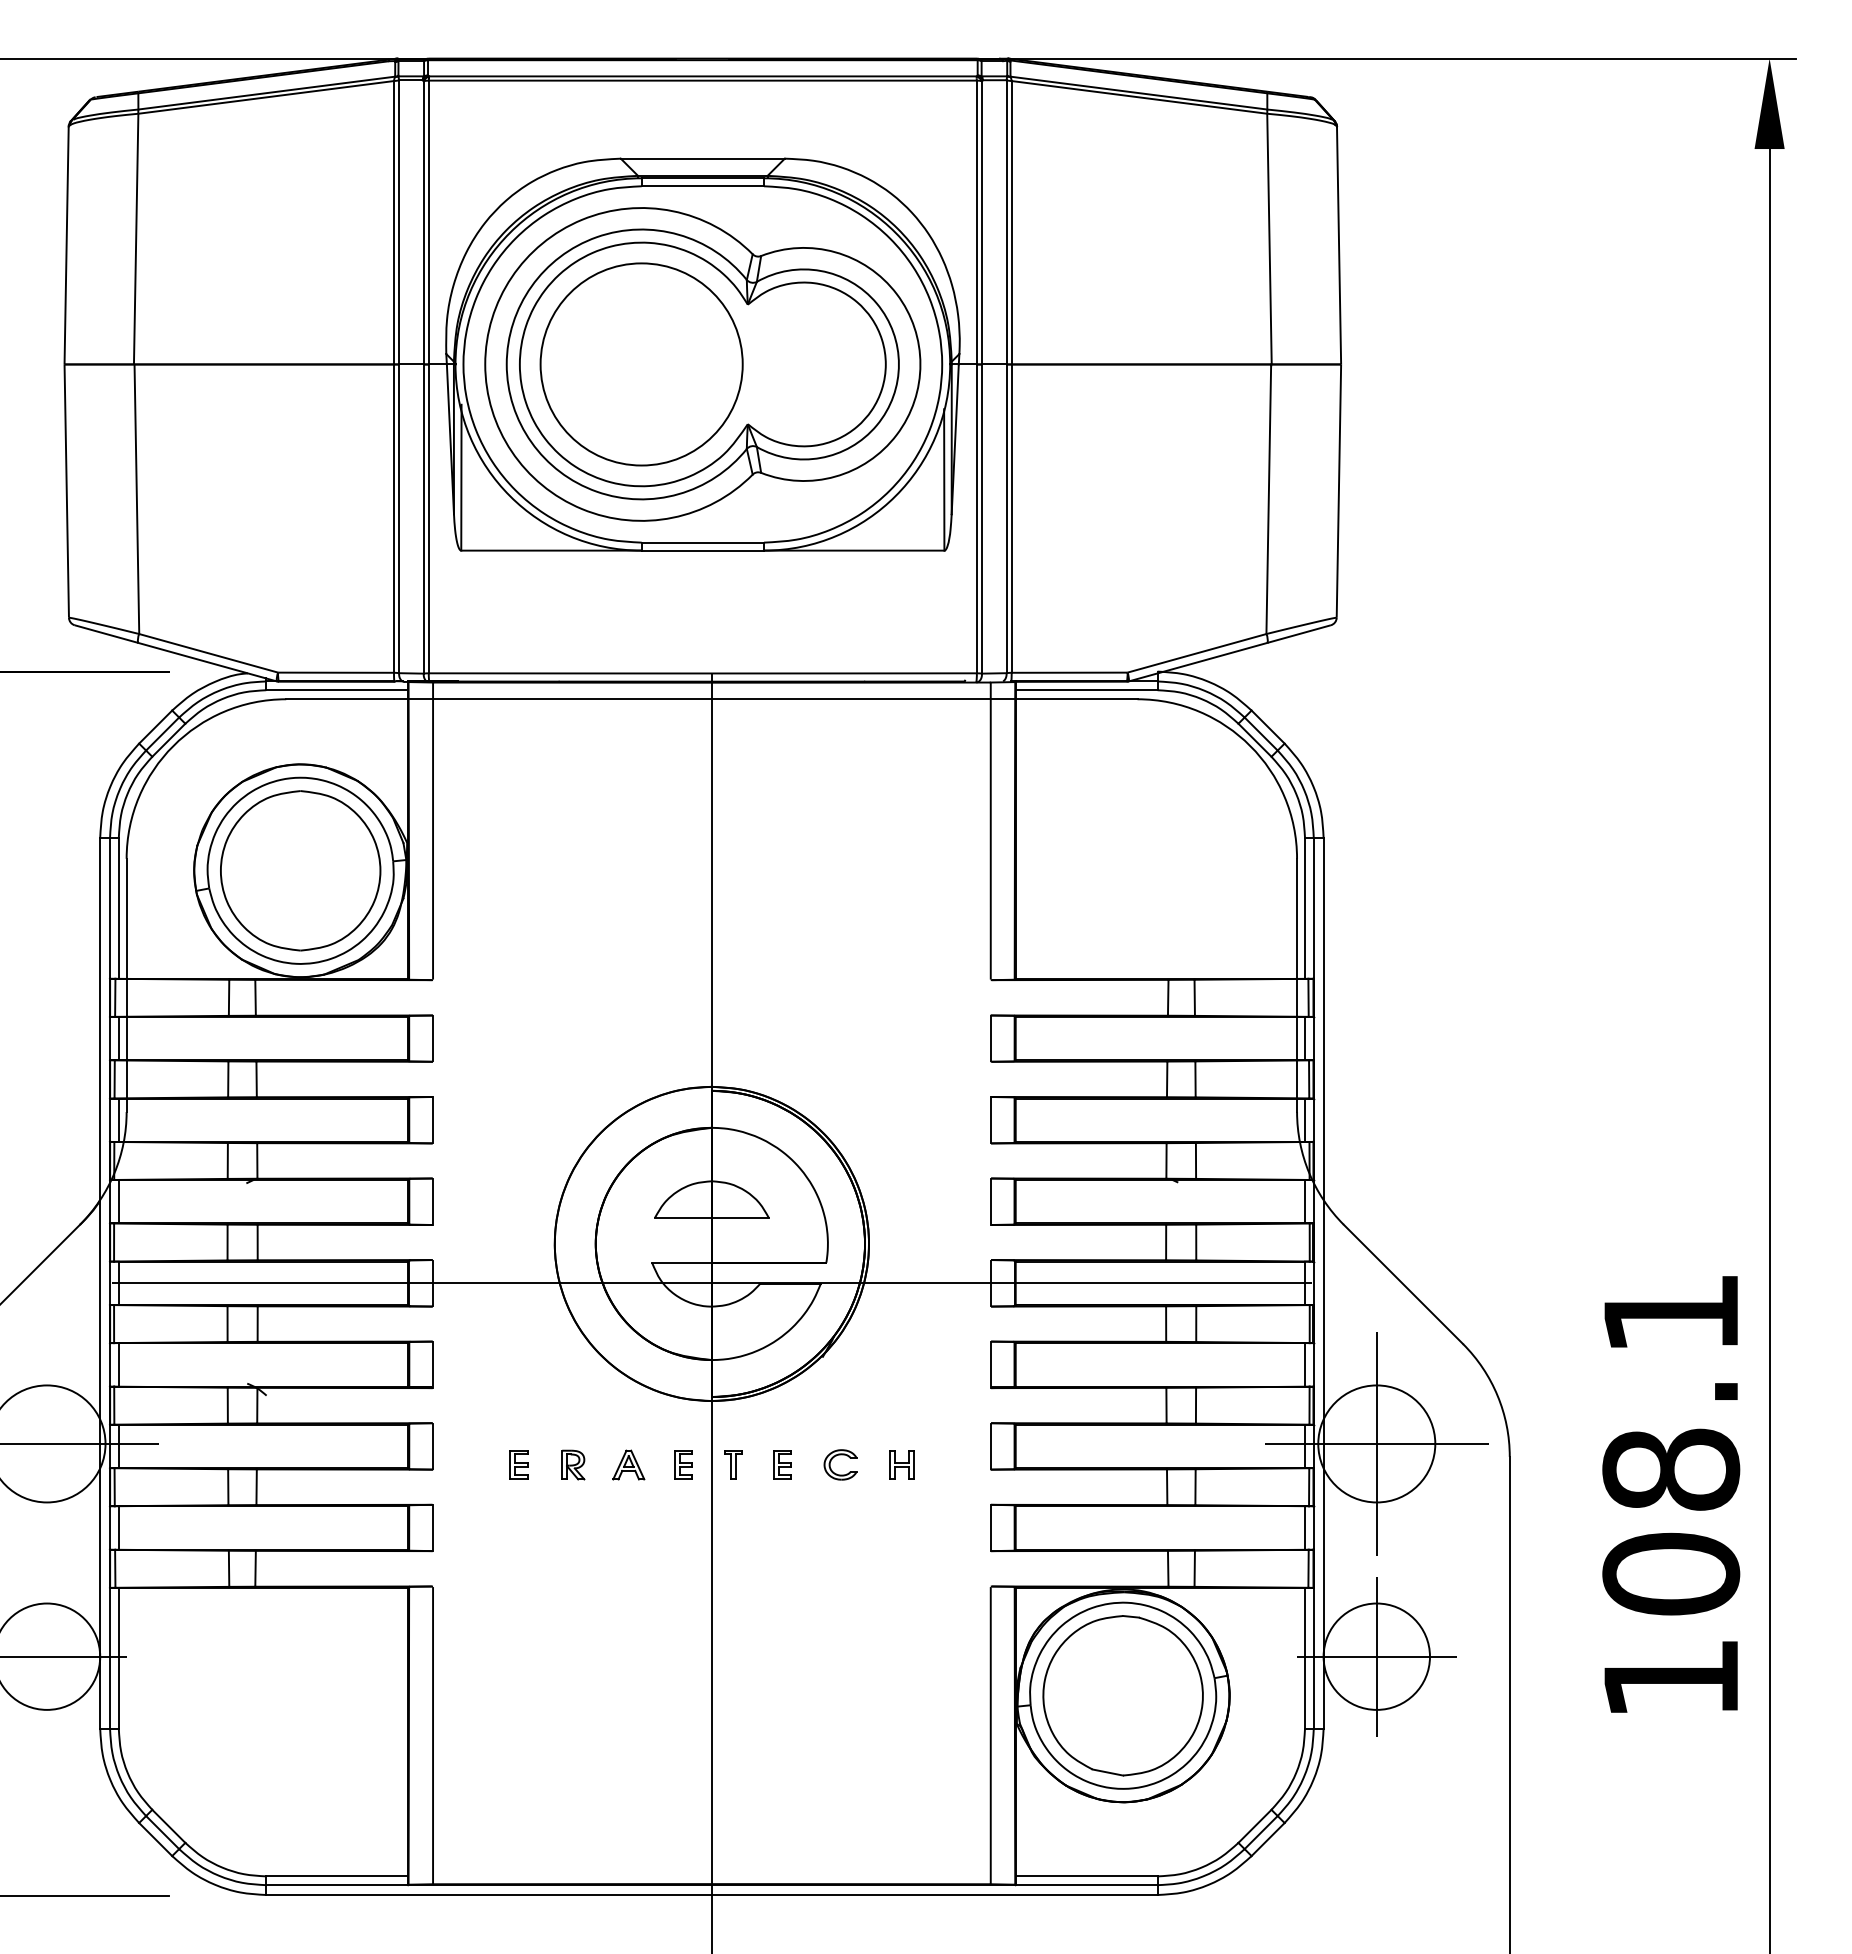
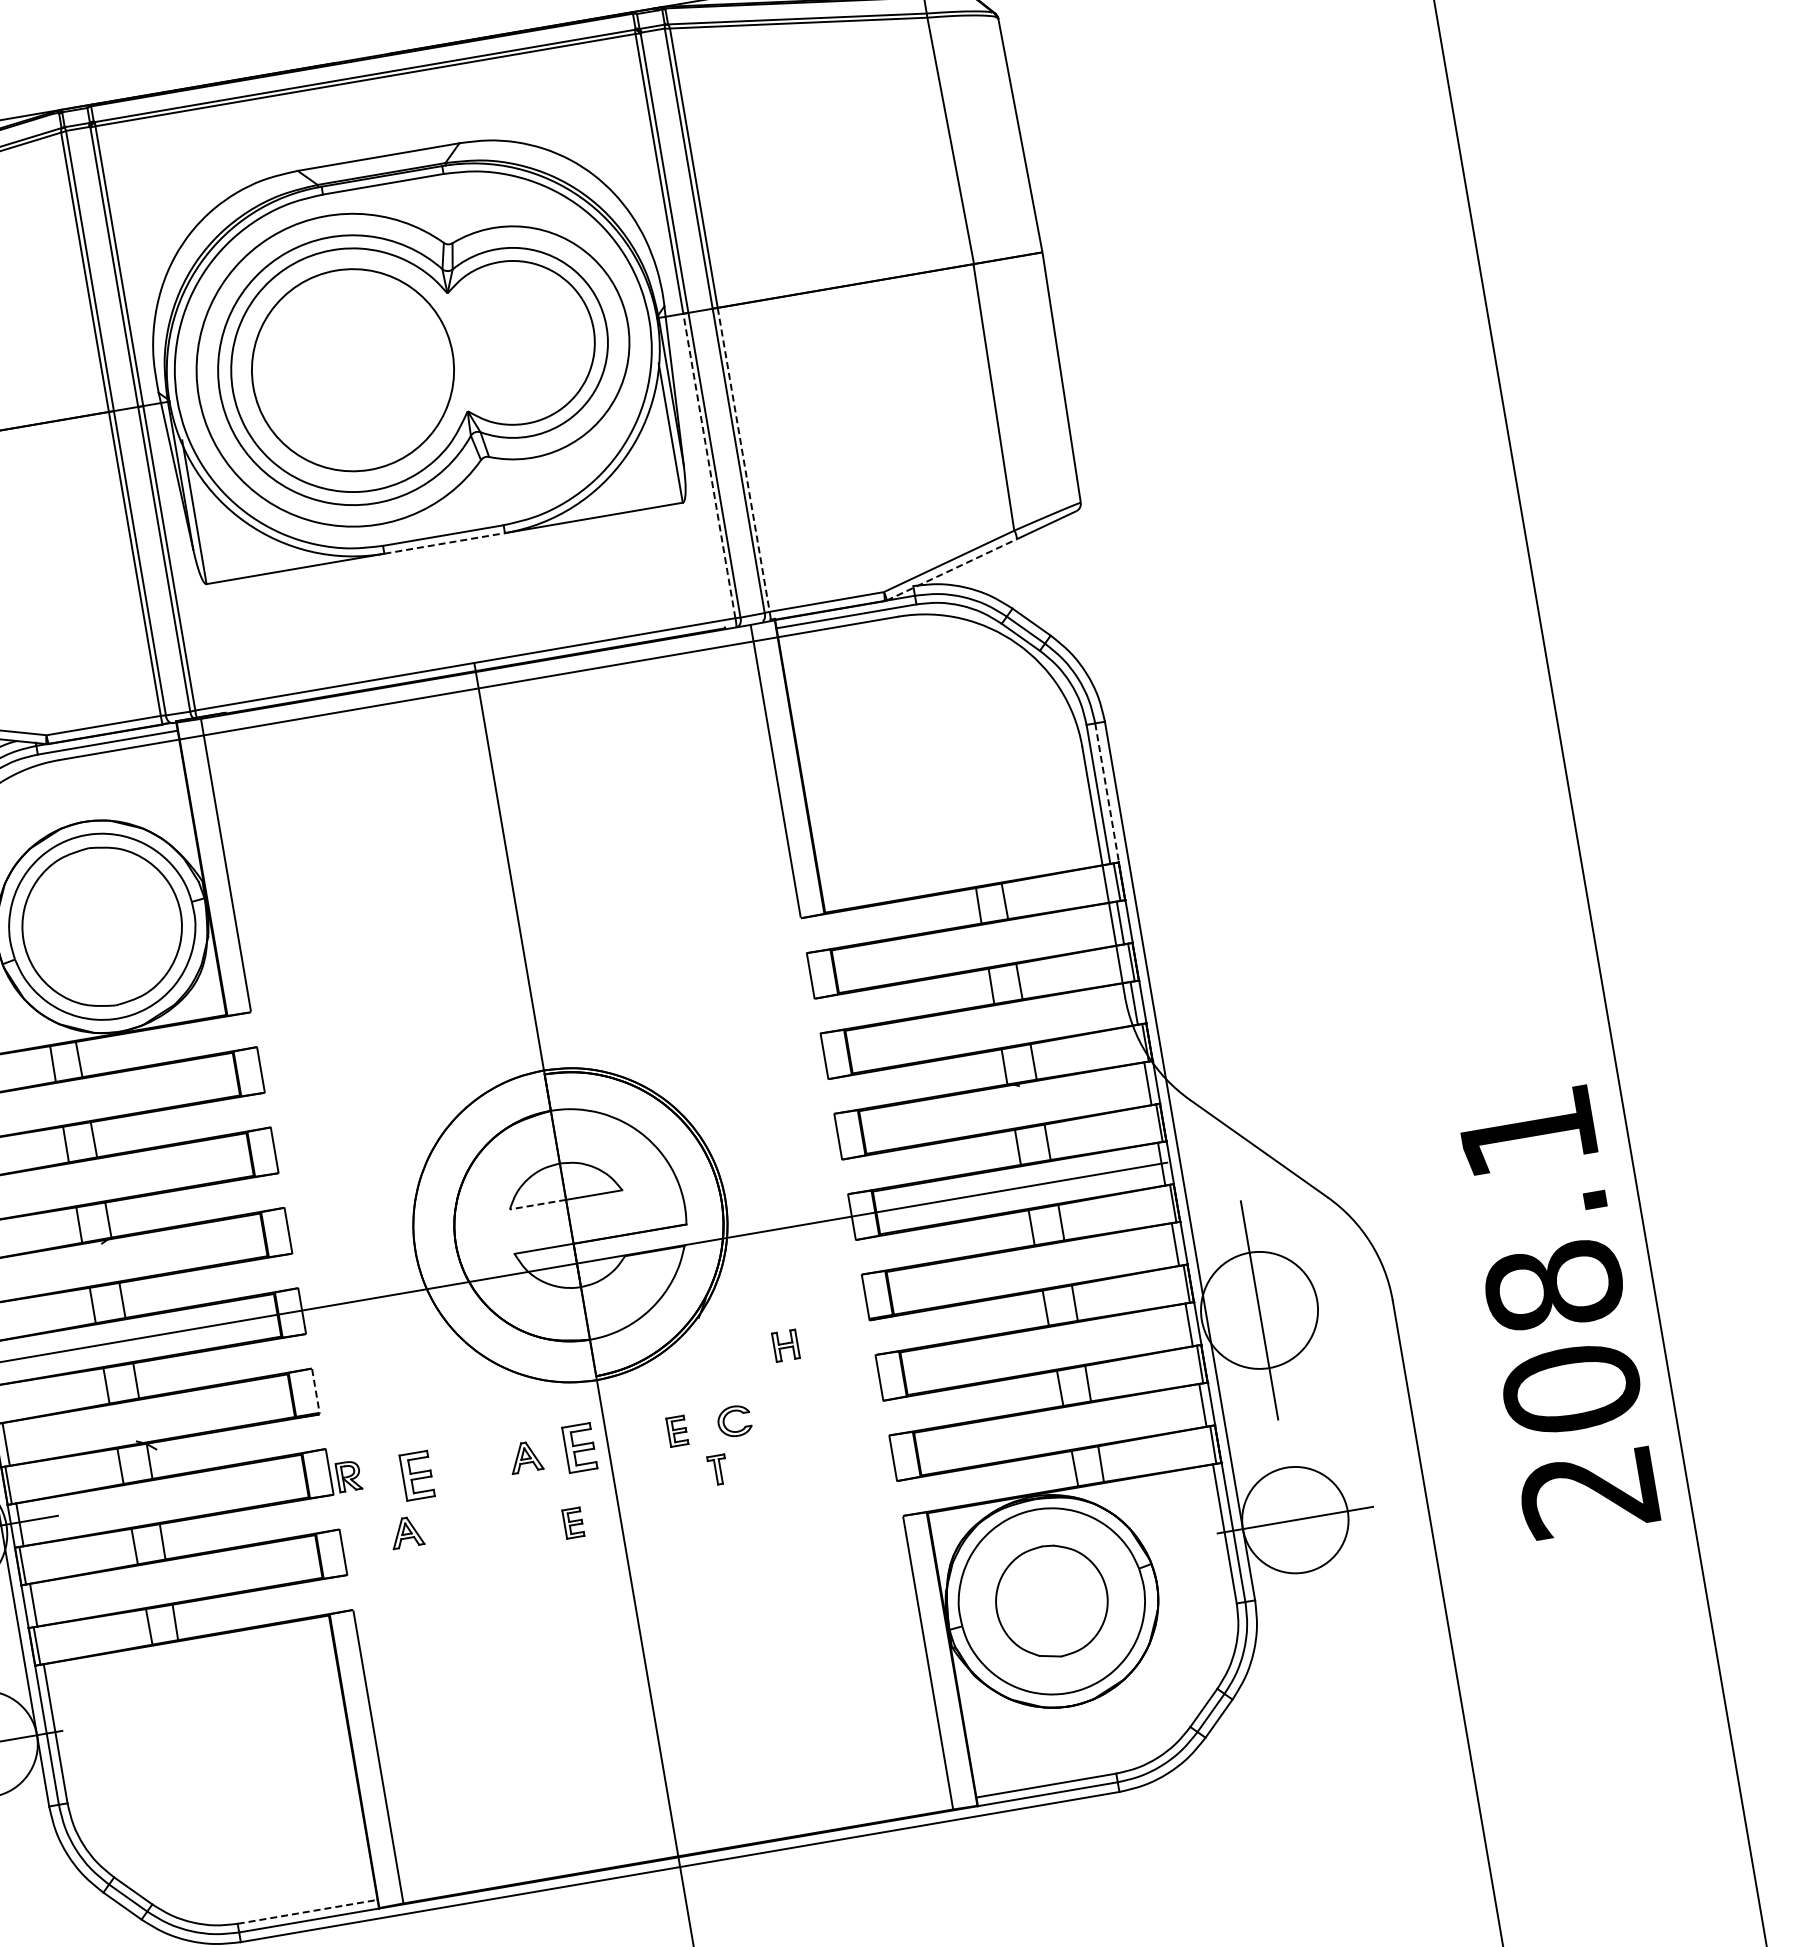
line: (976, 518) -> (709, 465), solid -> dashed
line: (1011, 519) -> (743, 460), solid -> dashed
line: (703, 550) -> (445, 543), solid -> dashed
line: (1198, 662) -> (952, 570), solid -> dashed
line: (1313, 908) -> (1106, 793), solid -> dashed
line: (683, 1218) -> (538, 1205), solid -> dashed
line: (433, 1364) -> (316, 1391), solid -> dashed
line: (1376, 1443) -> (1259, 1310), removed
part: (518, 1464) -> (416, 1475), size x1.6
part: (573, 1464) -> (349, 1475), moved
part: (683, 1464) -> (579, 1447), size x1.6
part: (733, 1464) -> (718, 1469), moved
part: (901, 1464) -> (785, 1345), moved
part: (498, 1518) -> (406, 1531), added
part: (664, 1537) -> (573, 1522), added
line: (1376, 1656) -> (1295, 1519), removed
text: (1669, 1679) -> (1587, 1493), 108.1 -> 208.1
part: (1122, 1695) -> (1051, 1601), size x0.7
line: (337, 1876) -> (307, 1911), solid -> dashed

